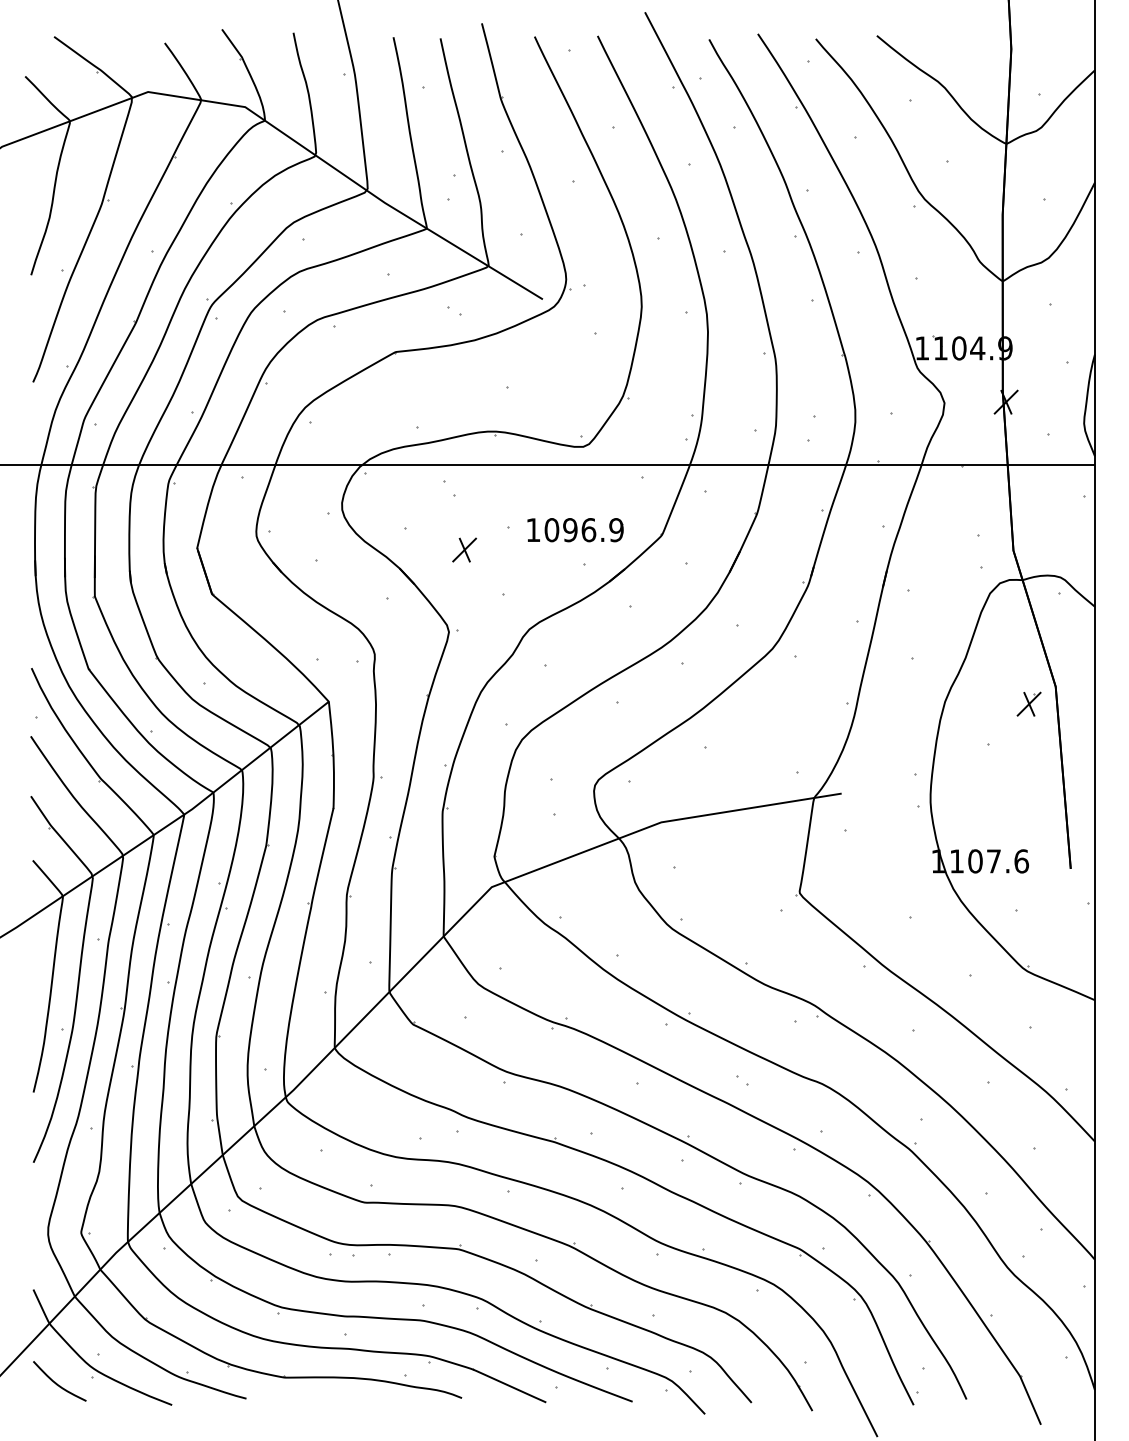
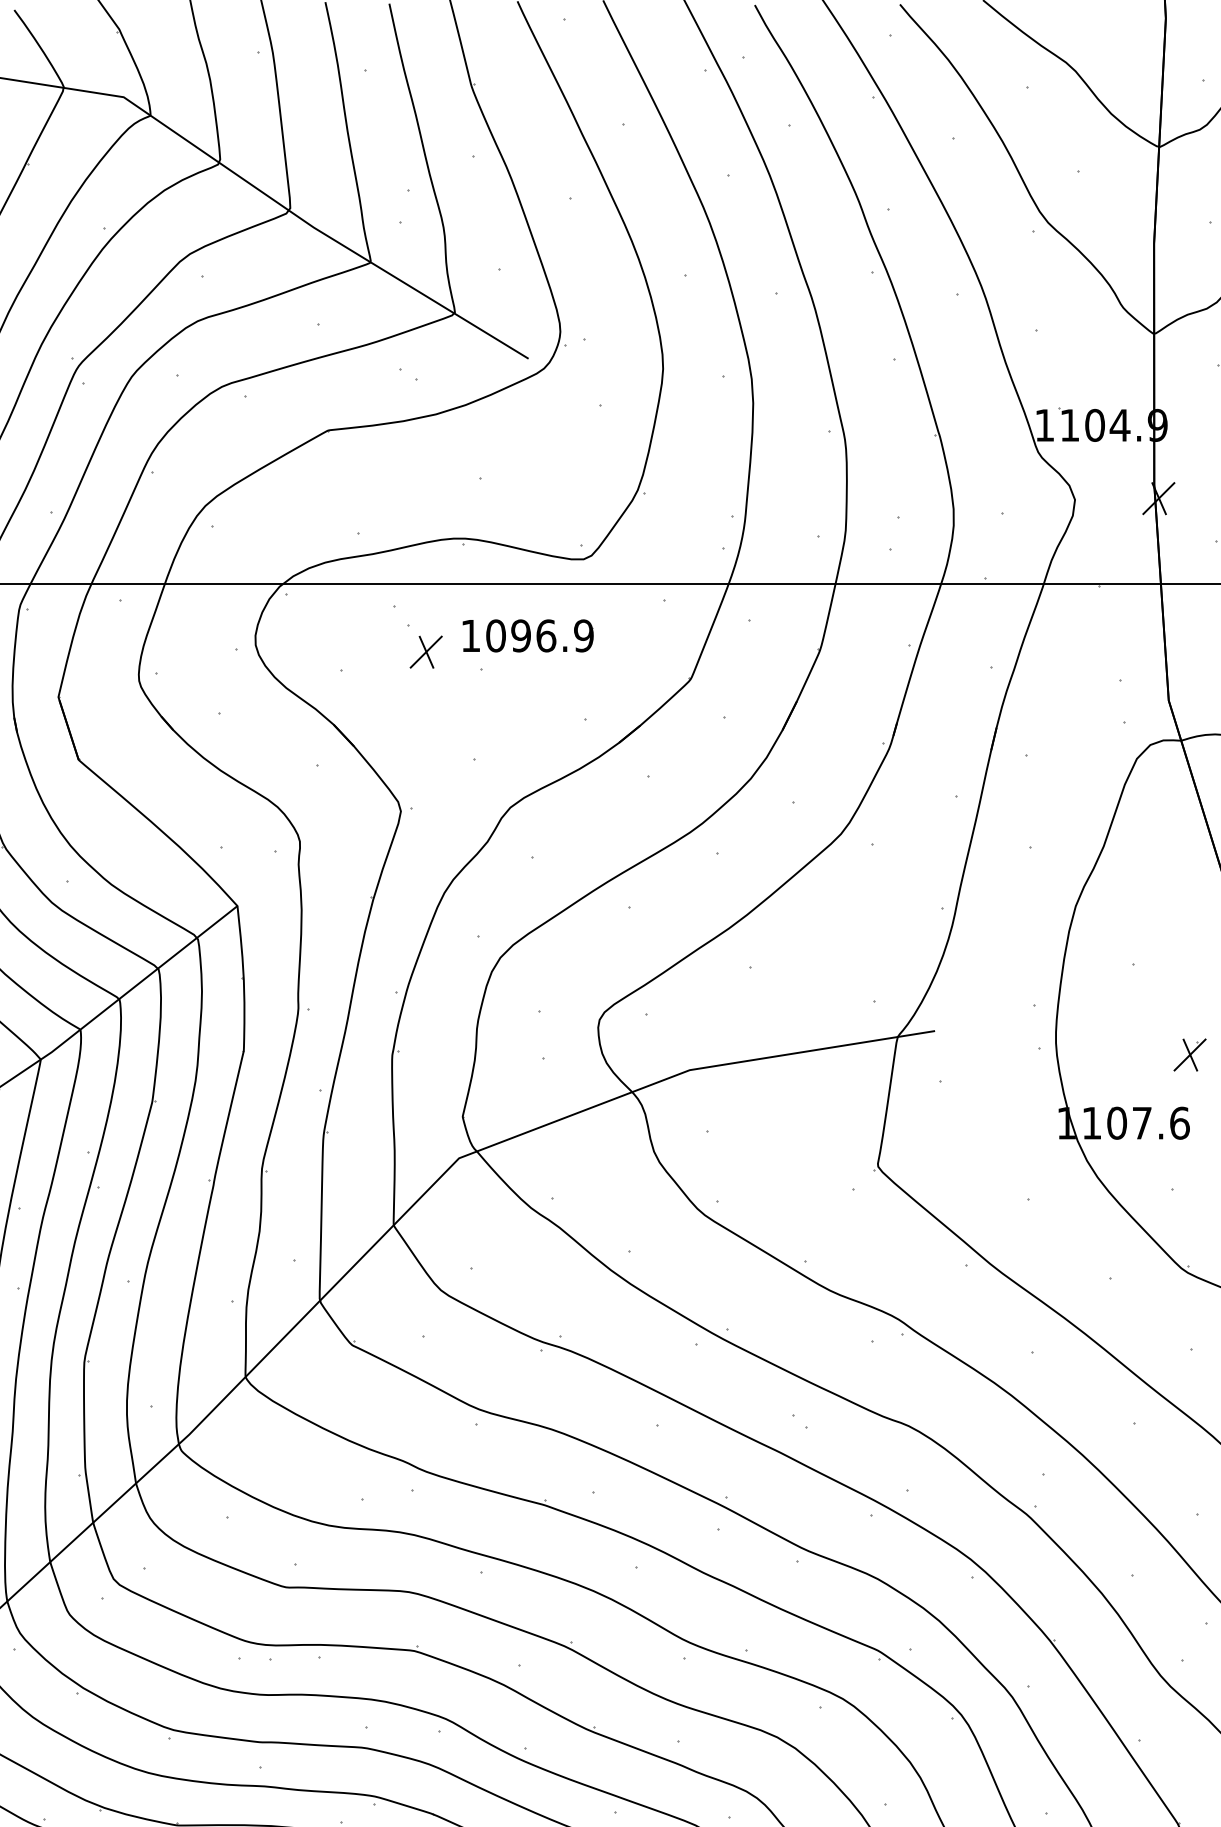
part: (575, 530) -> (528, 636), moved
part: (464, 549) -> (426, 651), moved
part: (1028, 703) -> (1189, 1054), moved

